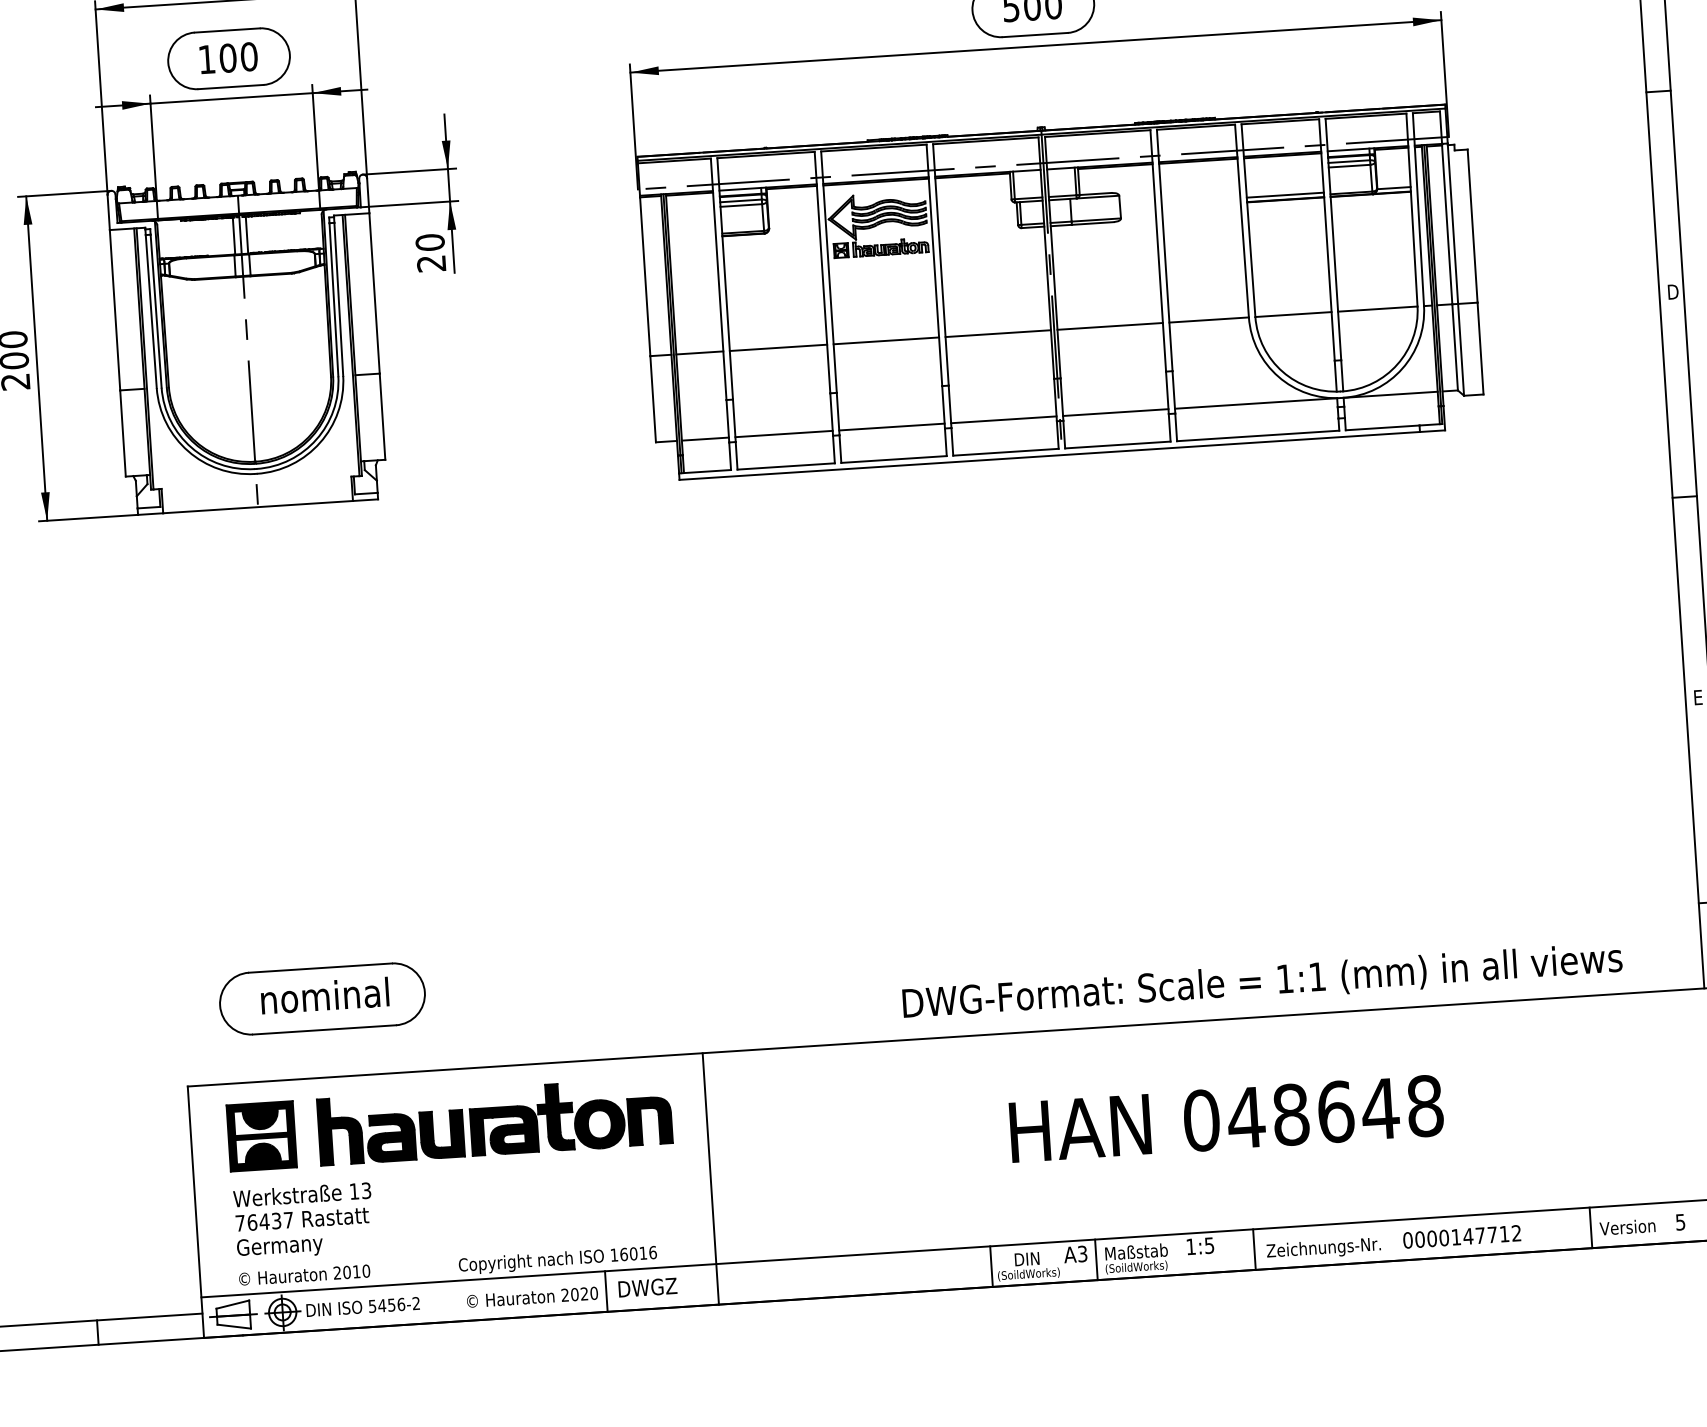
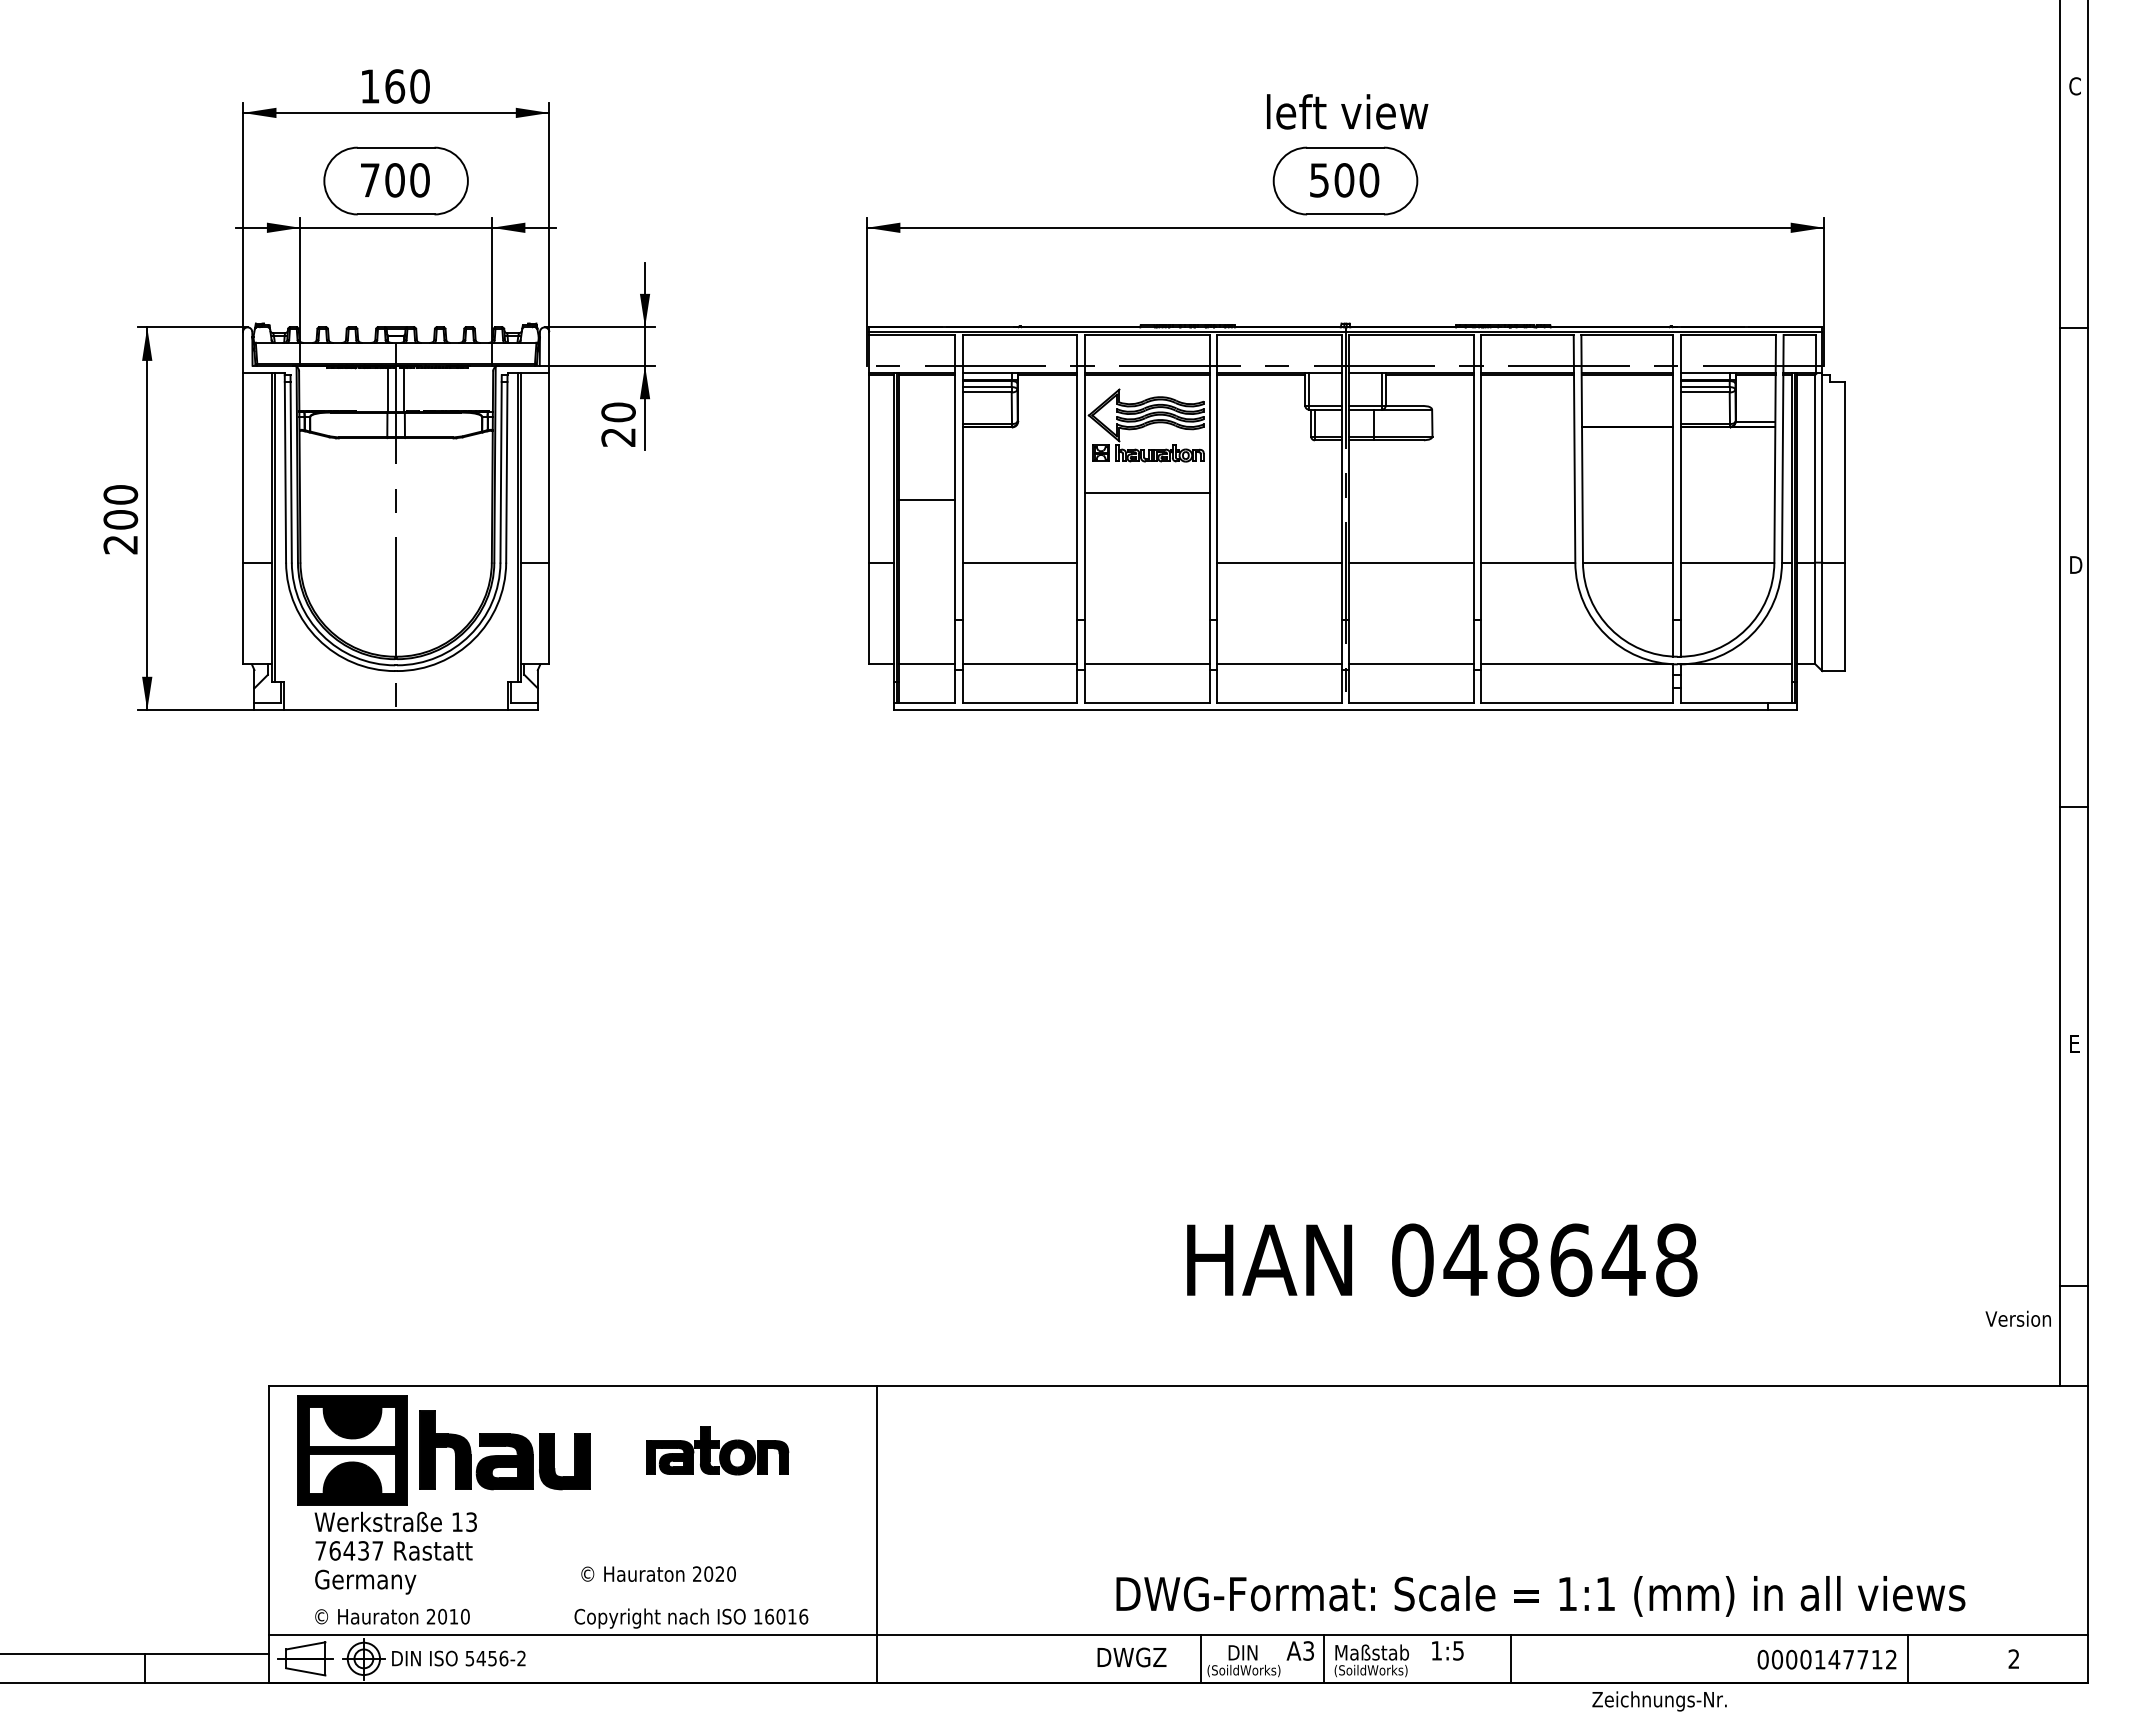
text: (207, 59) -> (370, 180), 100 -> 700
line: (1284, 195) -> (1626, 421), removed
line: (886, 340) -> (1147, 492), moved
line: (699, 352) -> (926, 499), moved
text: (1262, 982) -> (1540, 1596), moved
part: (322, 999) -> (434, 1293), removed
part: (570, 1116) -> (717, 1450), size x0.6
text: (1226, 1118) -> (1442, 1259), moved
part: (261, 1135) -> (352, 1449), size x1.4
text: (1680, 1221) -> (2013, 1658), 5 -> 2
text: (1626, 1226) -> (2017, 1318), moved
text: (1461, 1236) -> (1826, 1659), moved
text: (1323, 1249) -> (1659, 1701), moved
text: (647, 1287) -> (1131, 1657), moved
line: (605, 1291) -> (745, 1658), removed
text: (532, 1296) -> (658, 1573), moved

